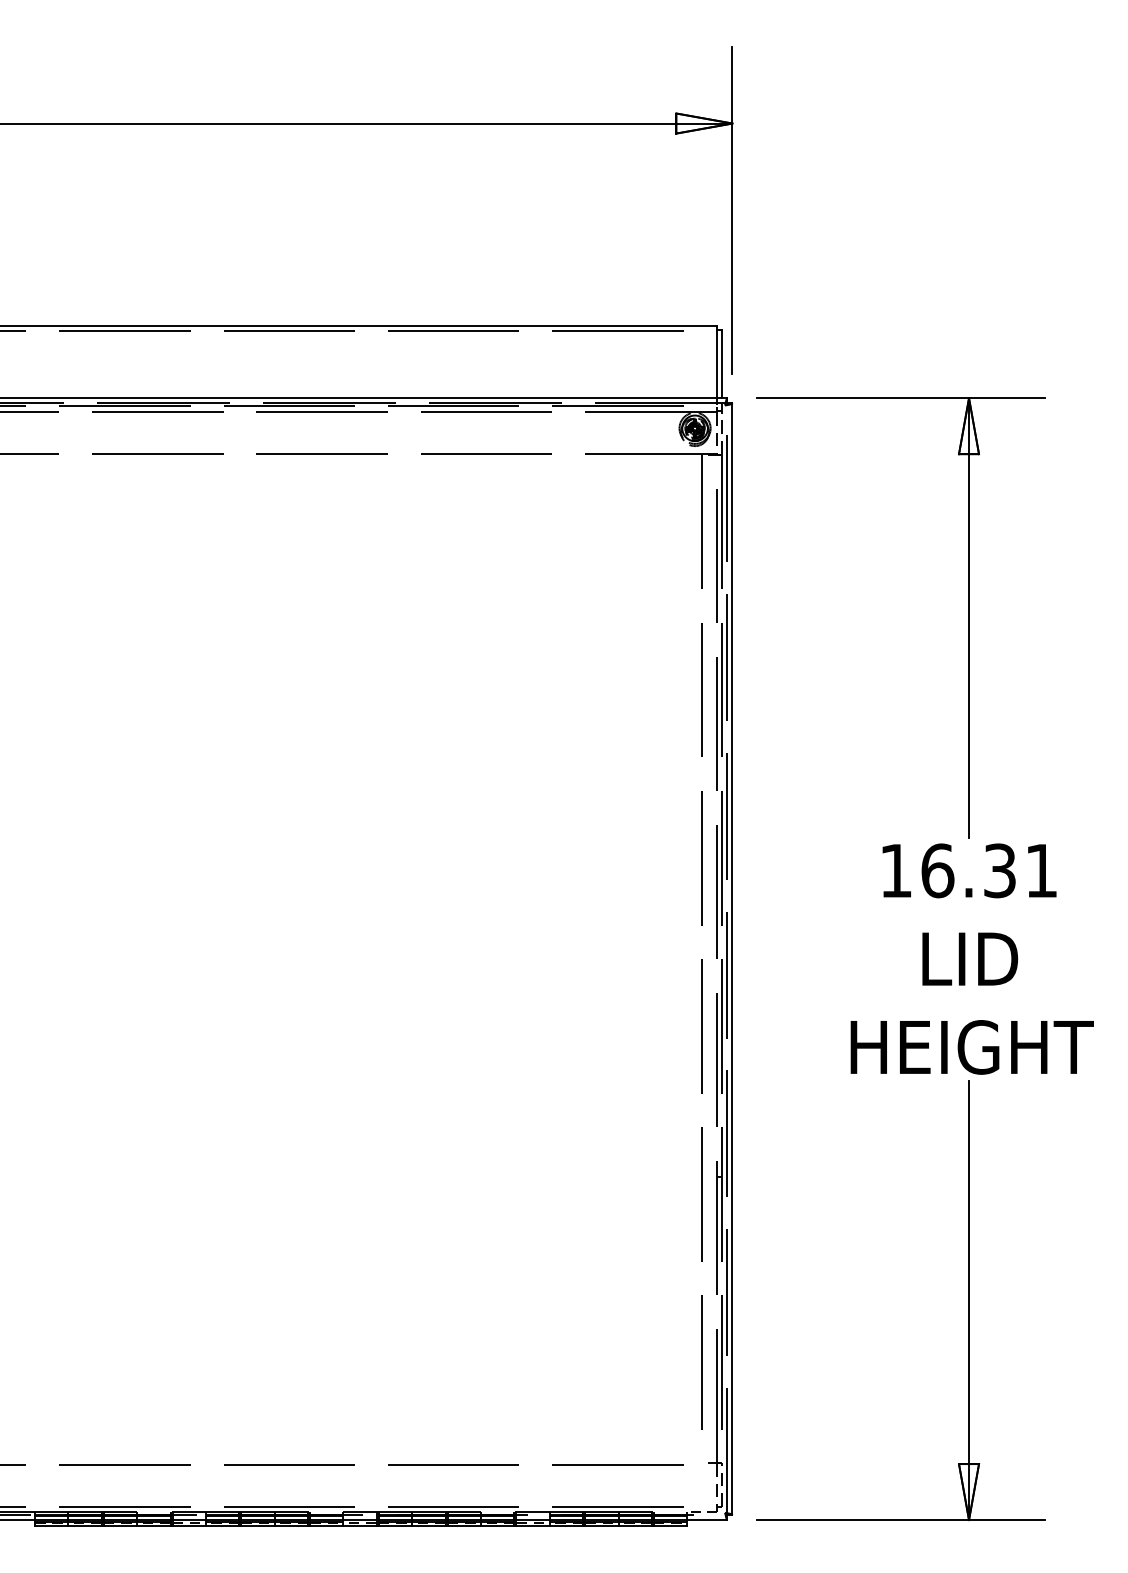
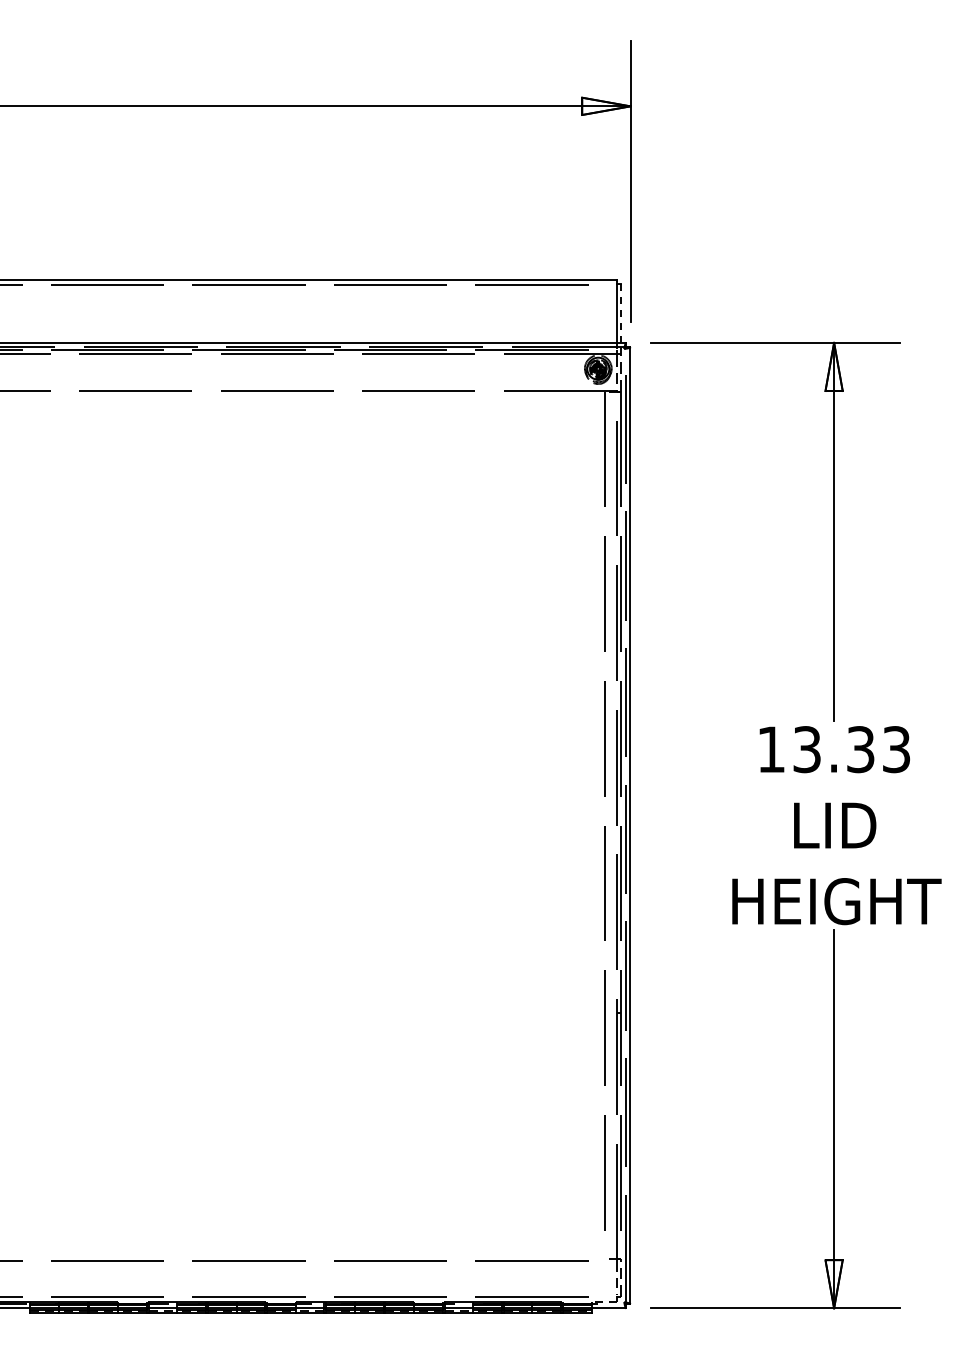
line: (722, 363) -> (621, 312), solid -> dashed
text: (989, 870) -> (851, 749), 16.31 -> 13.33

